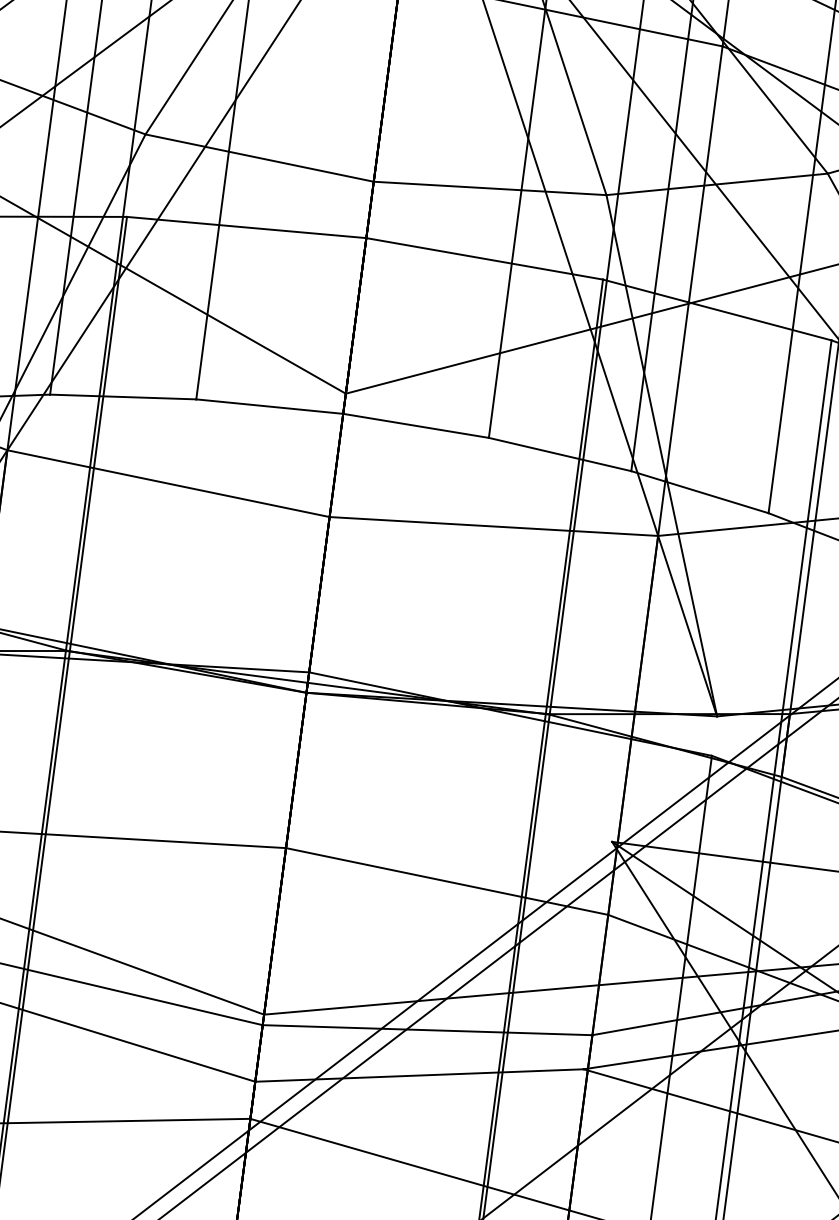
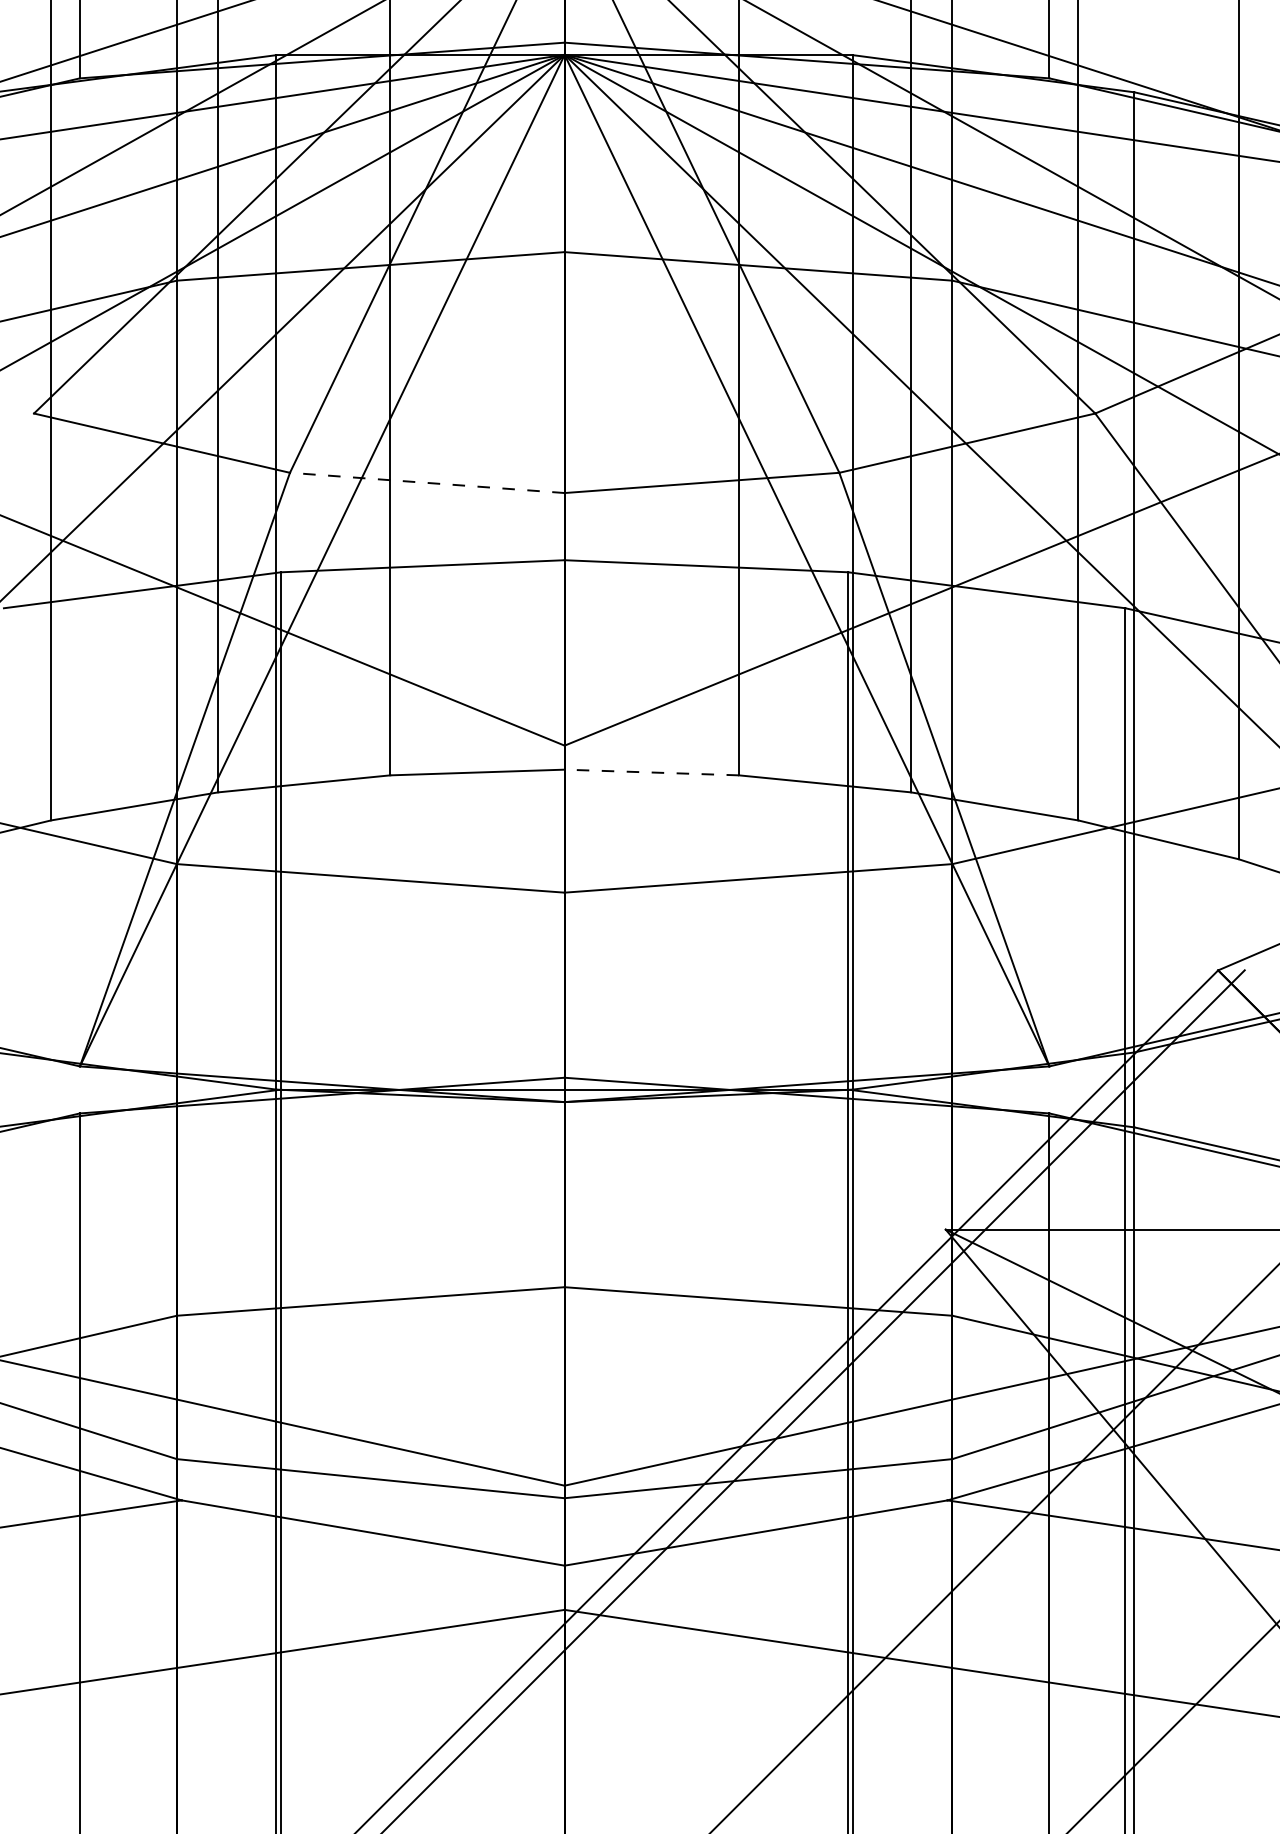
line: (259, 157) -> (427, 482), solid -> dashed
line: (415, 425) -> (651, 772), solid -> dashed

